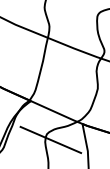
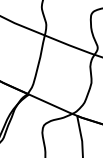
line: (50, 139) -> (47, 130), removed

